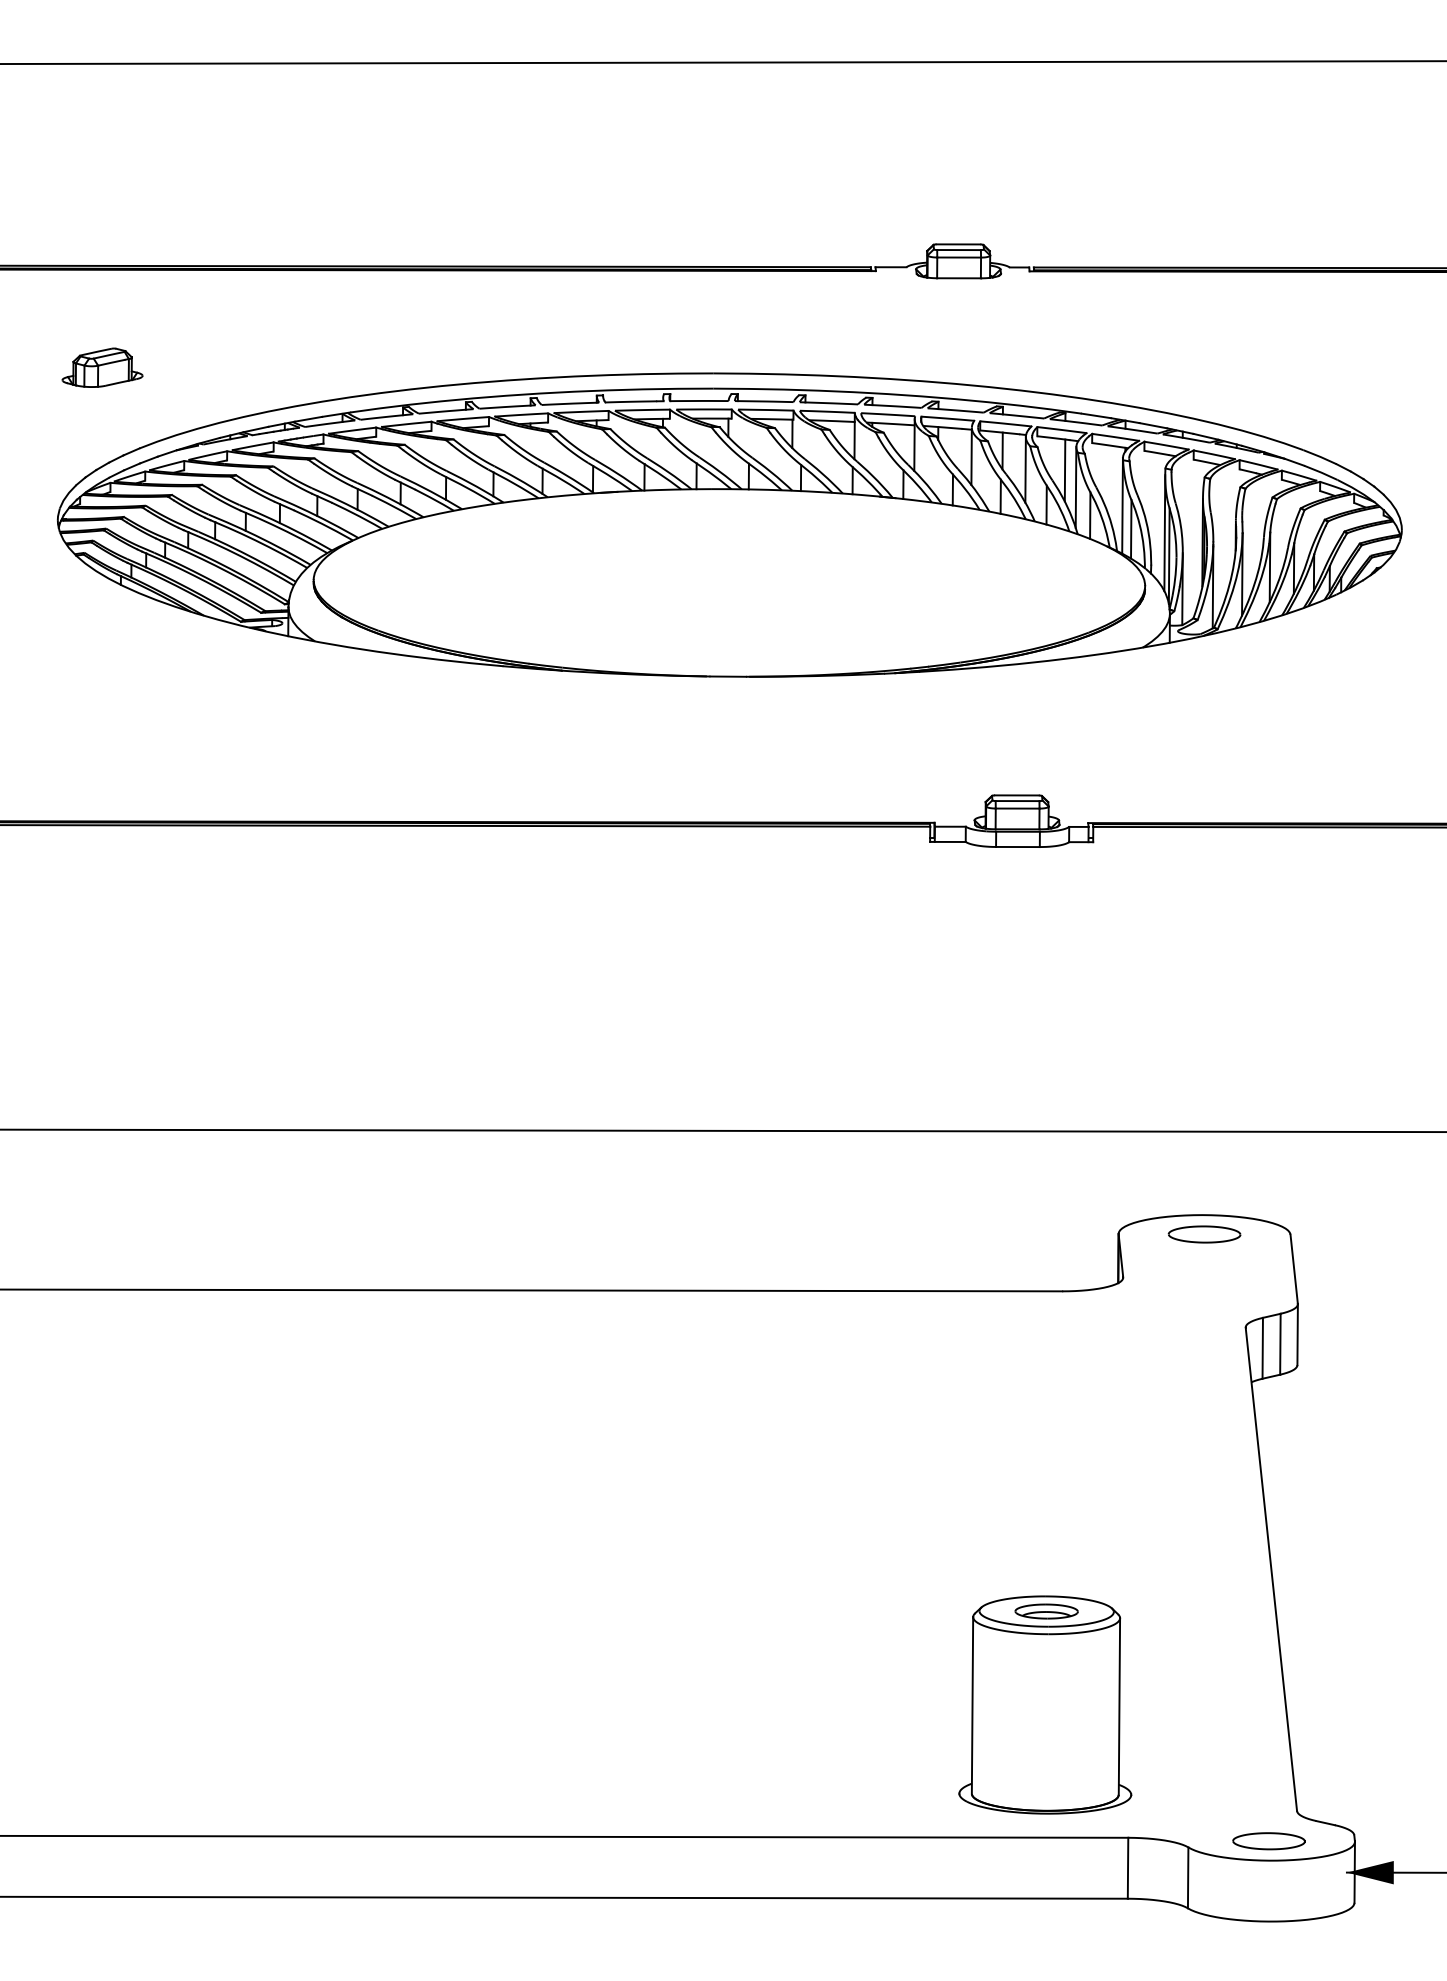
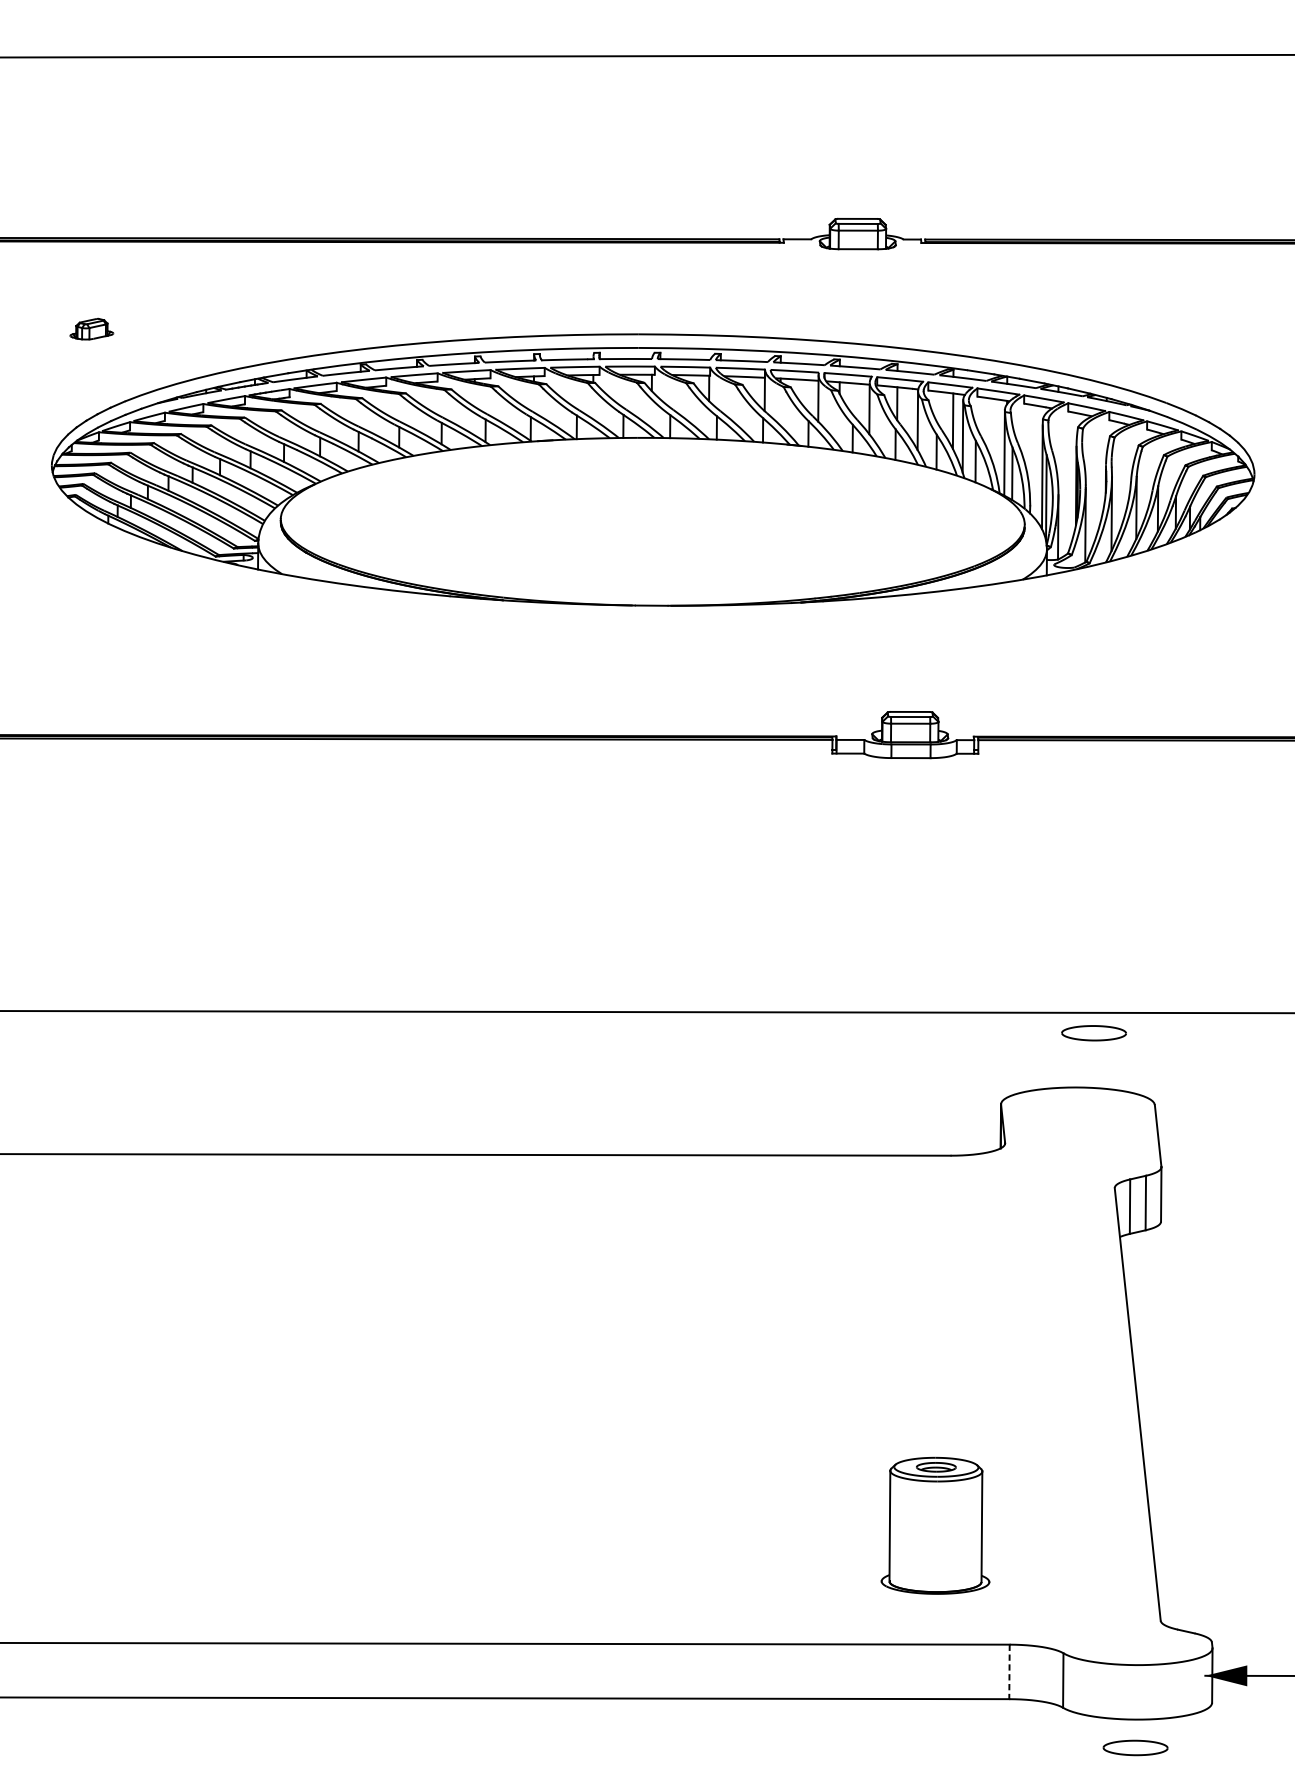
part: (102, 367) -> (91, 329), size x0.6
part: (1204, 1234) -> (1094, 1033), moved
part: (1045, 1704) -> (935, 1525), size x0.7
part: (1268, 1841) -> (1135, 1748), moved
line: (1128, 1868) -> (1009, 1672), solid -> dashed

